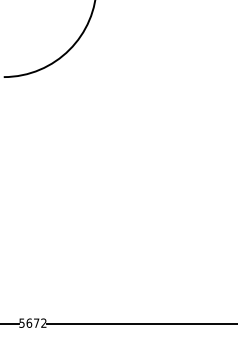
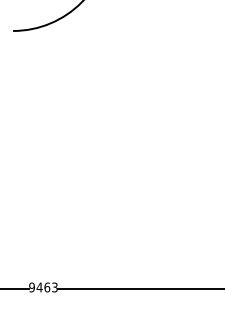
text: (32, 322) -> (42, 286), 5672 -> 9463

